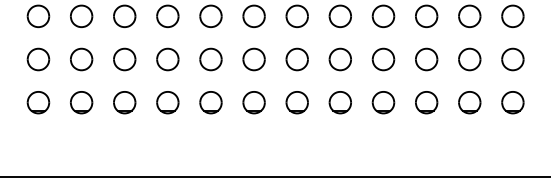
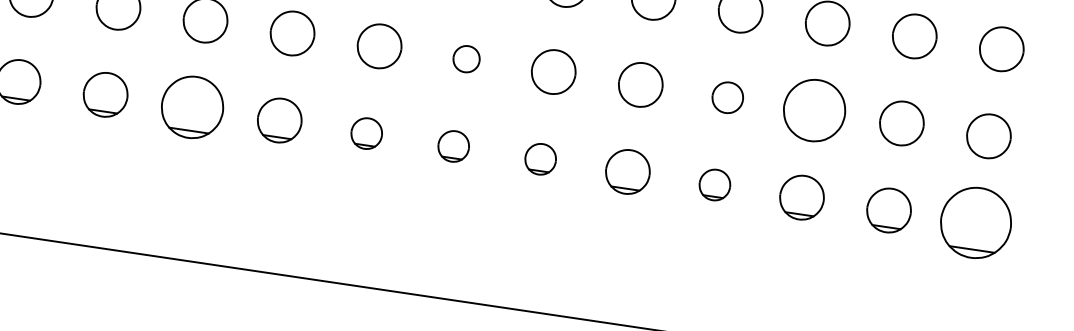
part: (253, 59) -> (465, 59), size x0.6
part: (383, 59) -> (727, 97), size x0.7
part: (426, 59) -> (814, 110), size x1.4
part: (124, 102) -> (192, 107), size x1.4
part: (210, 102) -> (365, 132), size x0.7
part: (253, 102) -> (452, 145), size x0.7
part: (296, 102) -> (539, 158), size x0.7
part: (383, 102) -> (715, 184), size x0.7
part: (512, 102) -> (975, 222), size x1.6

